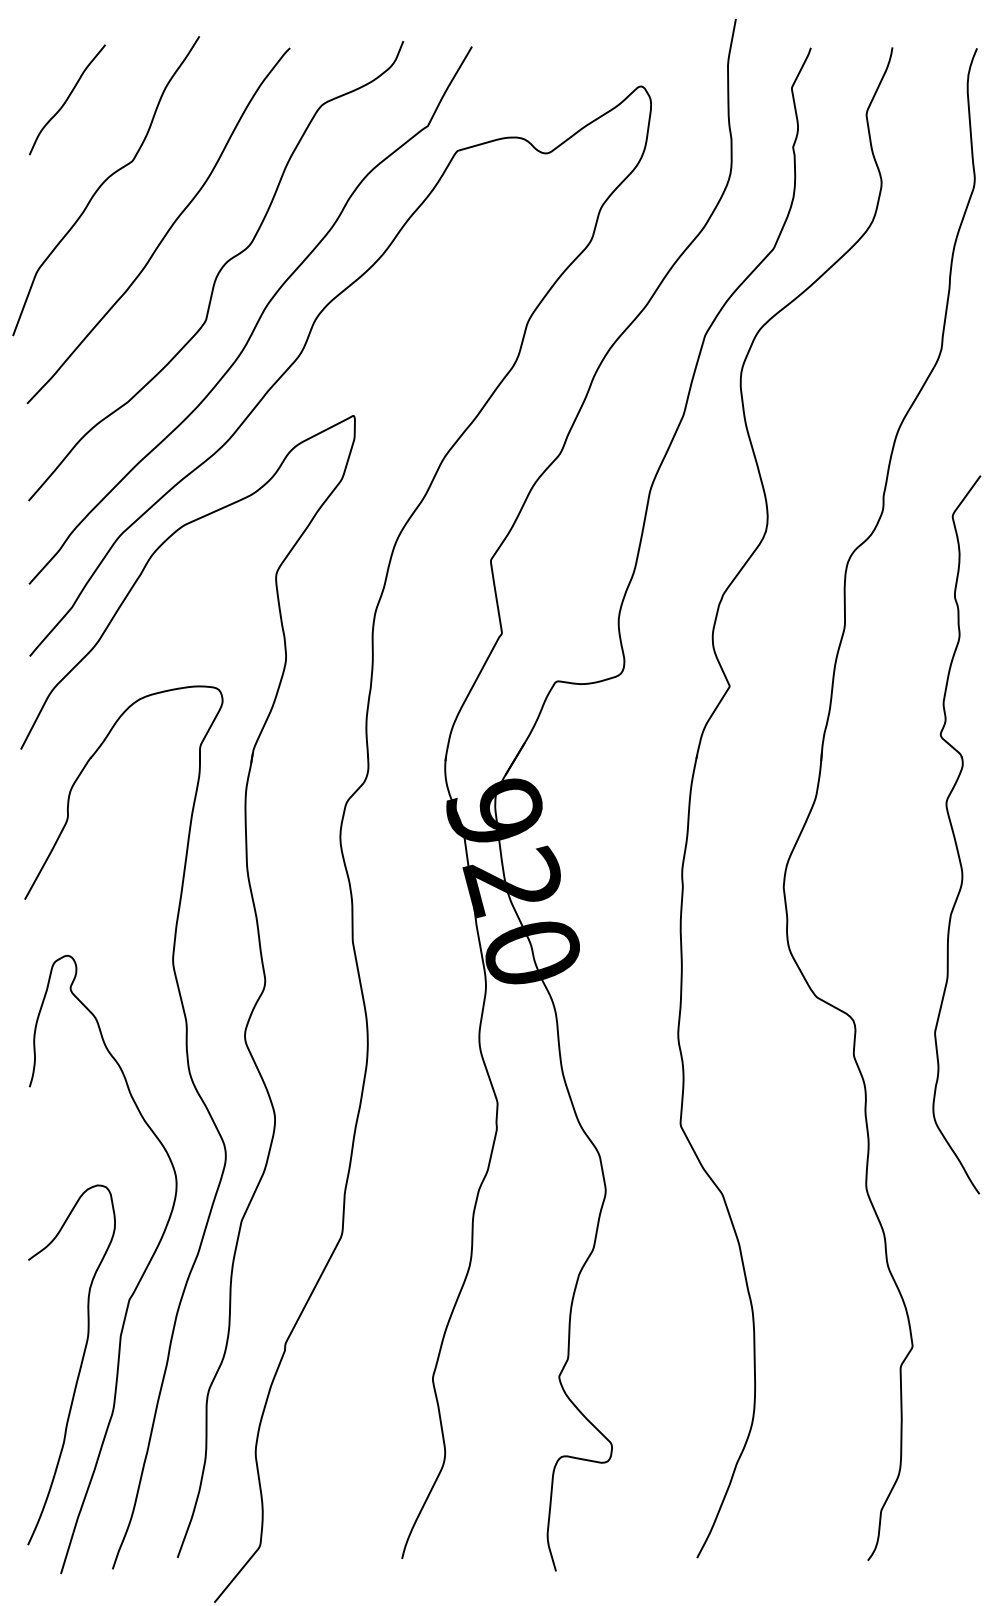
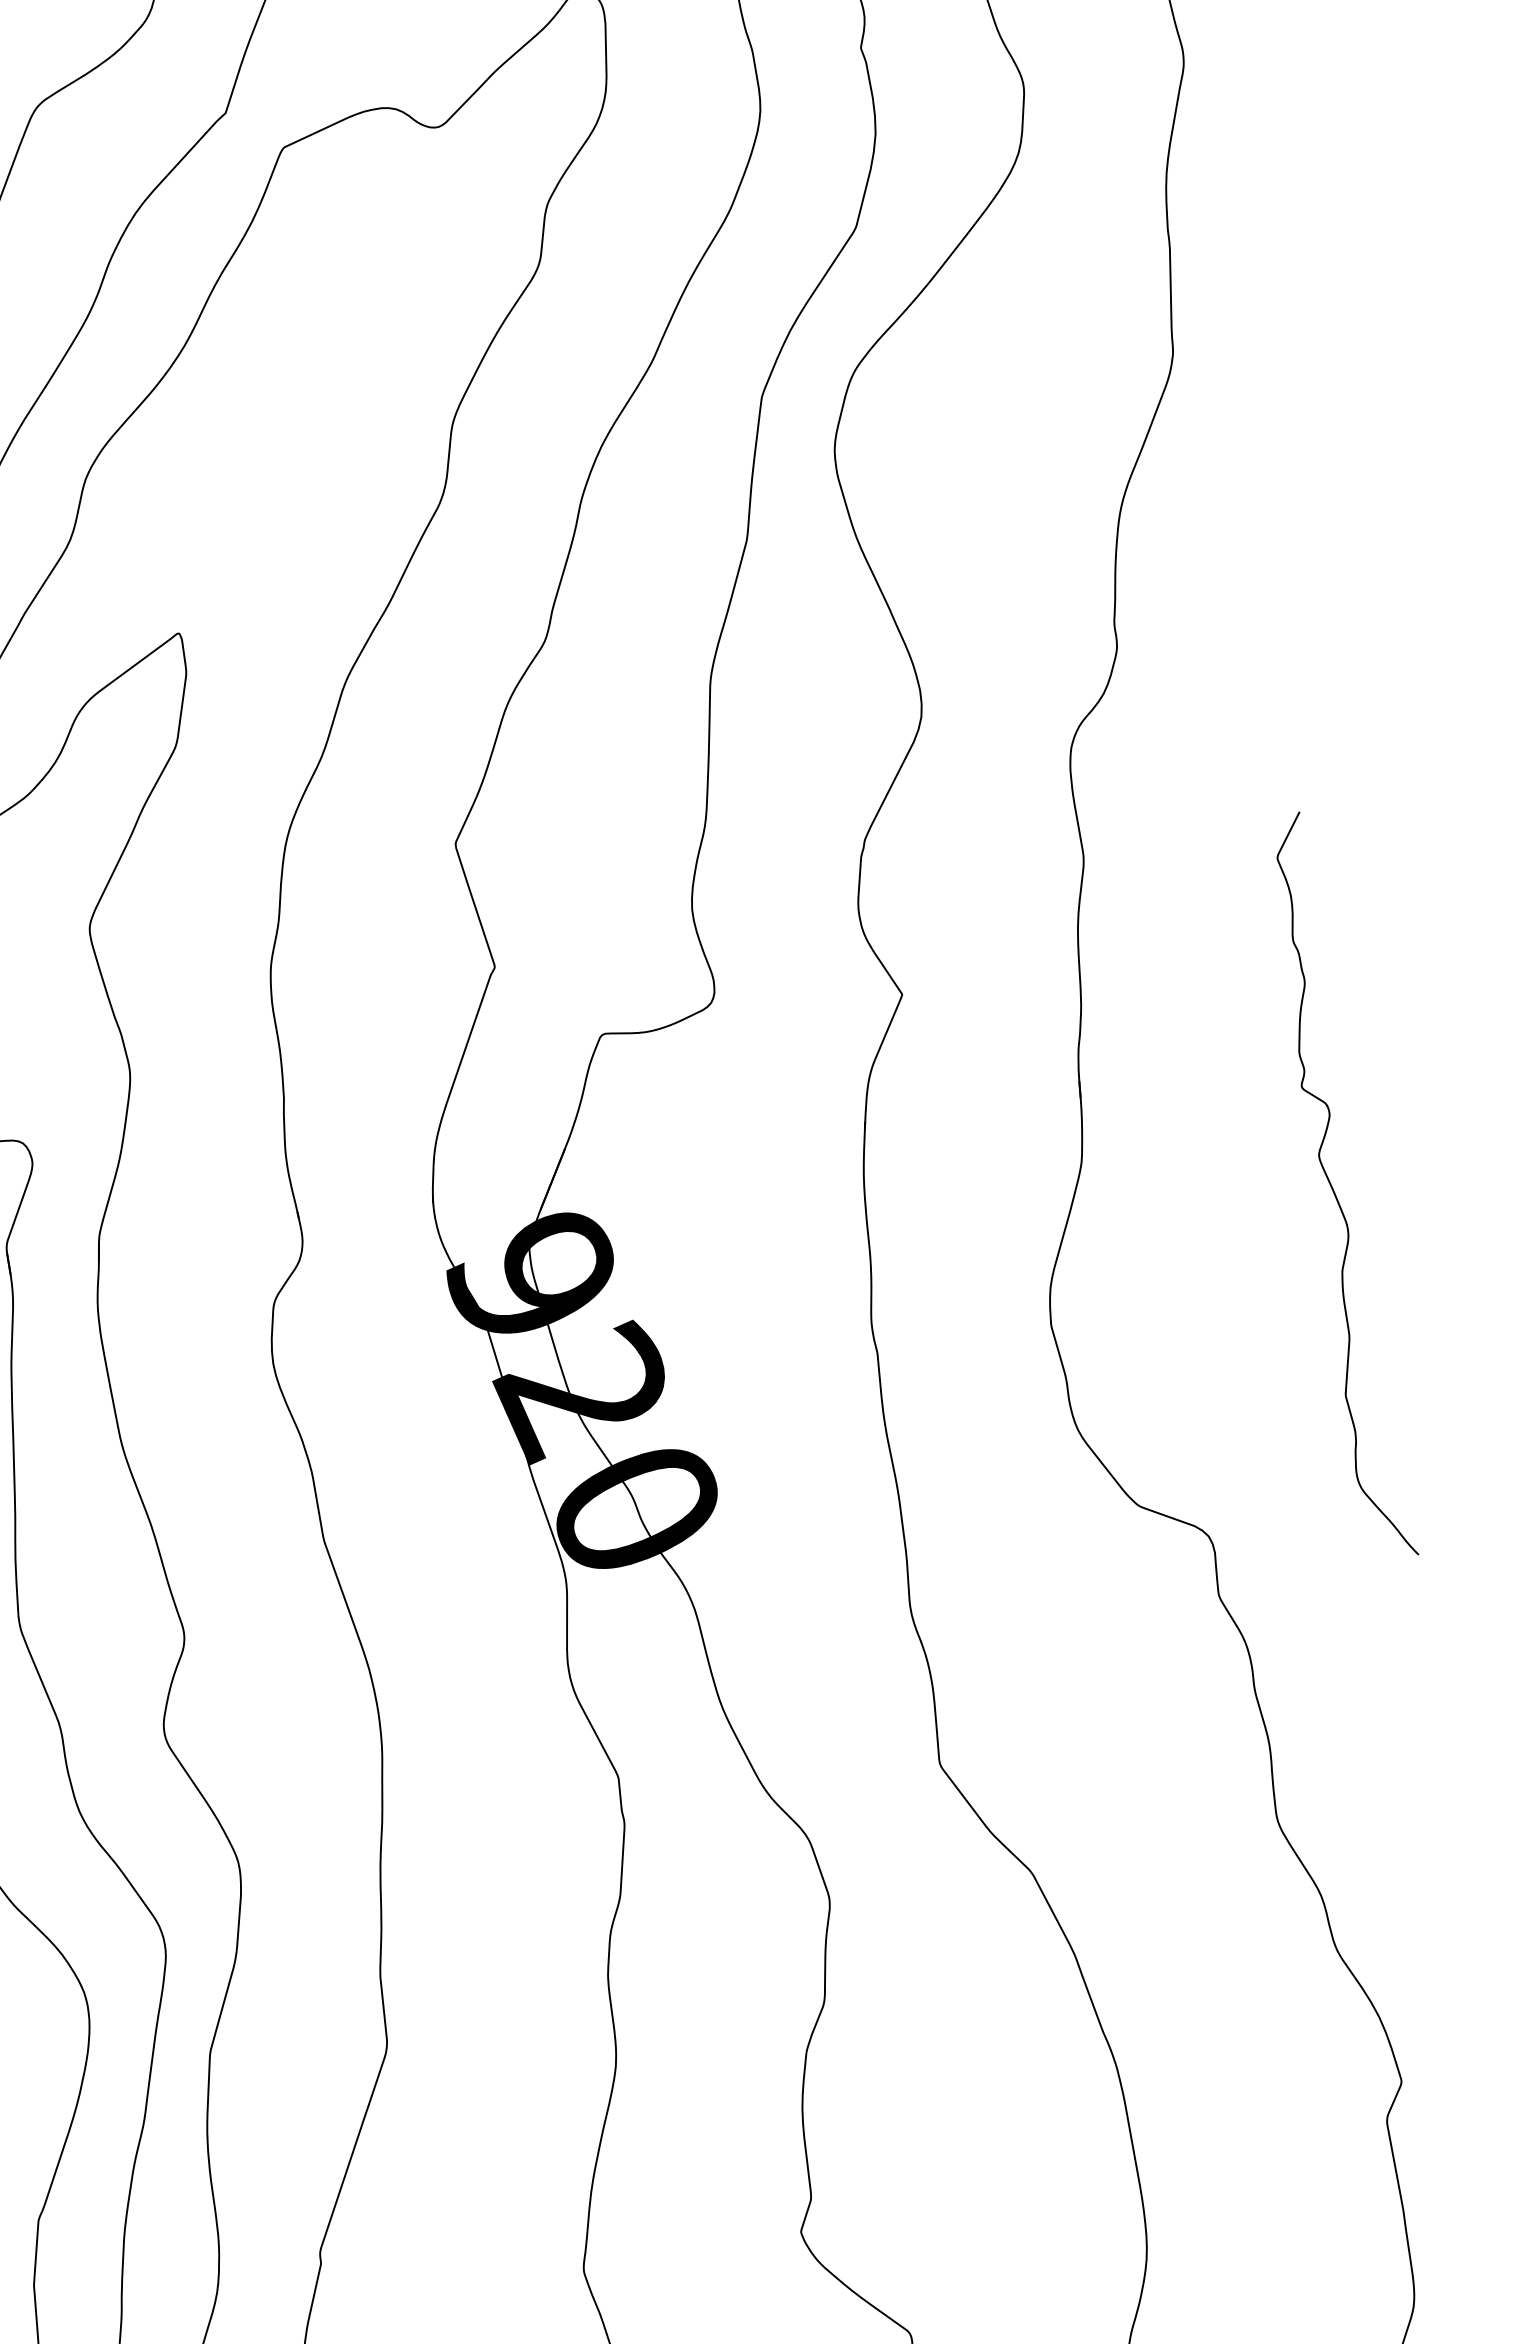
part: (956, 834) -> (1334, 1186), size x0.6

